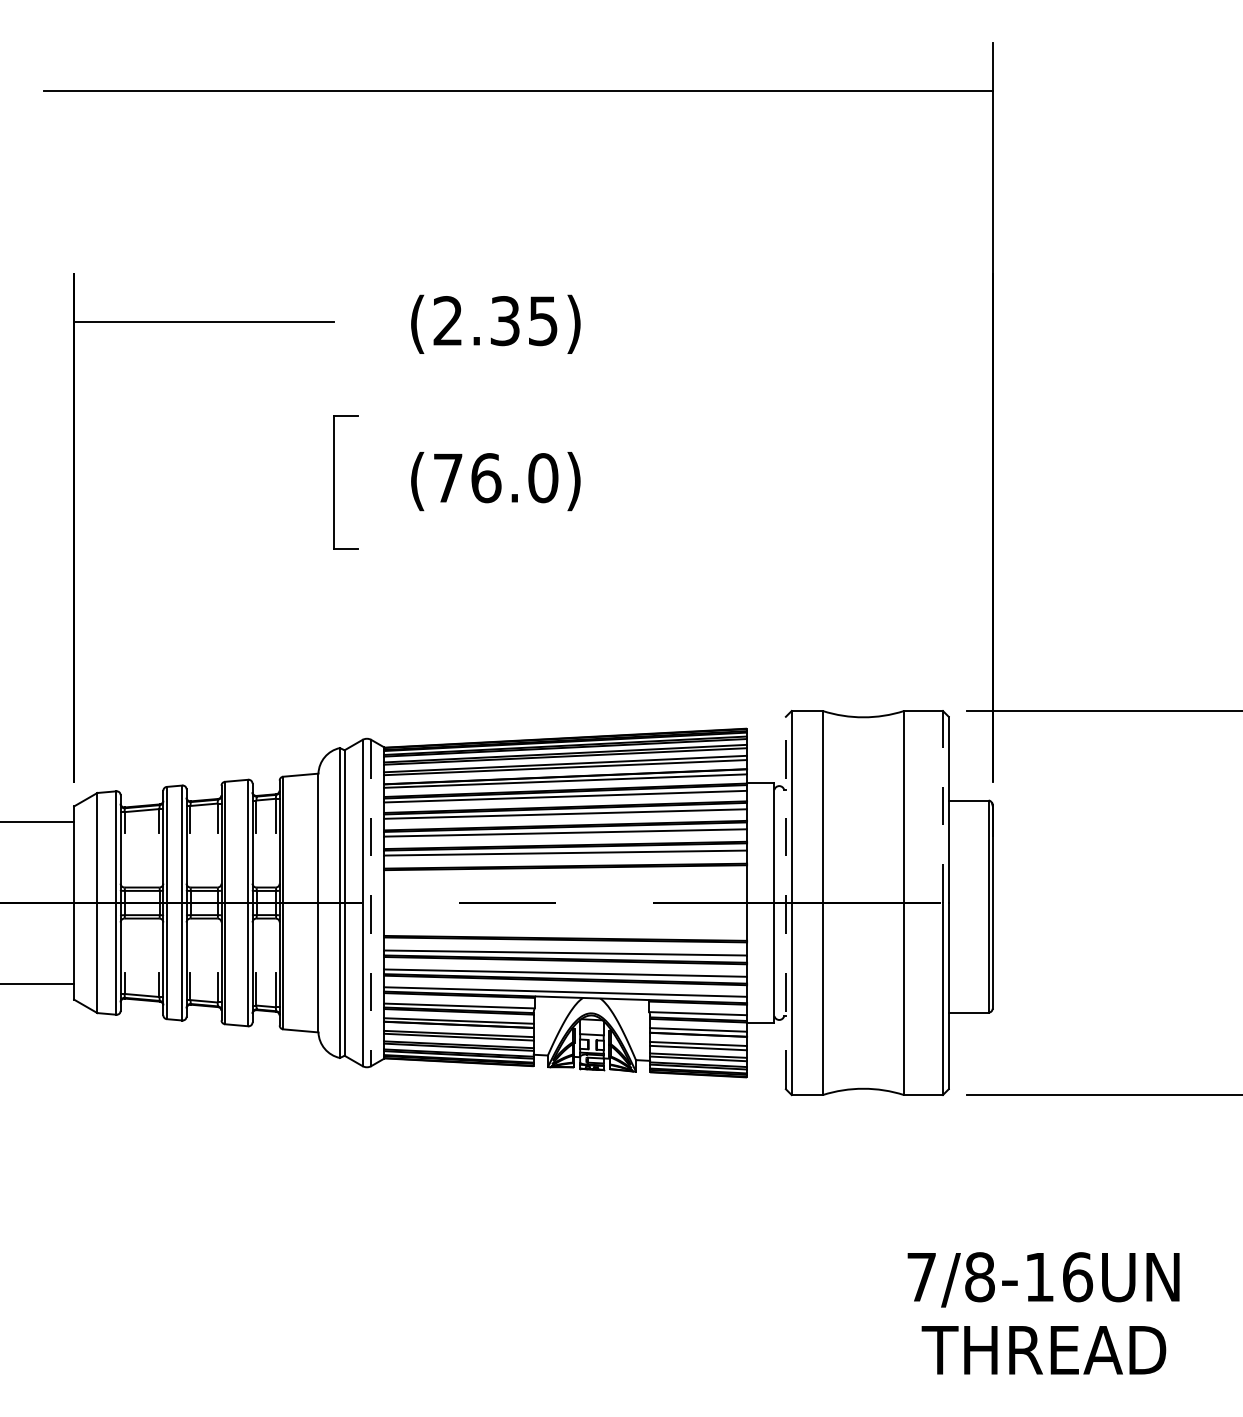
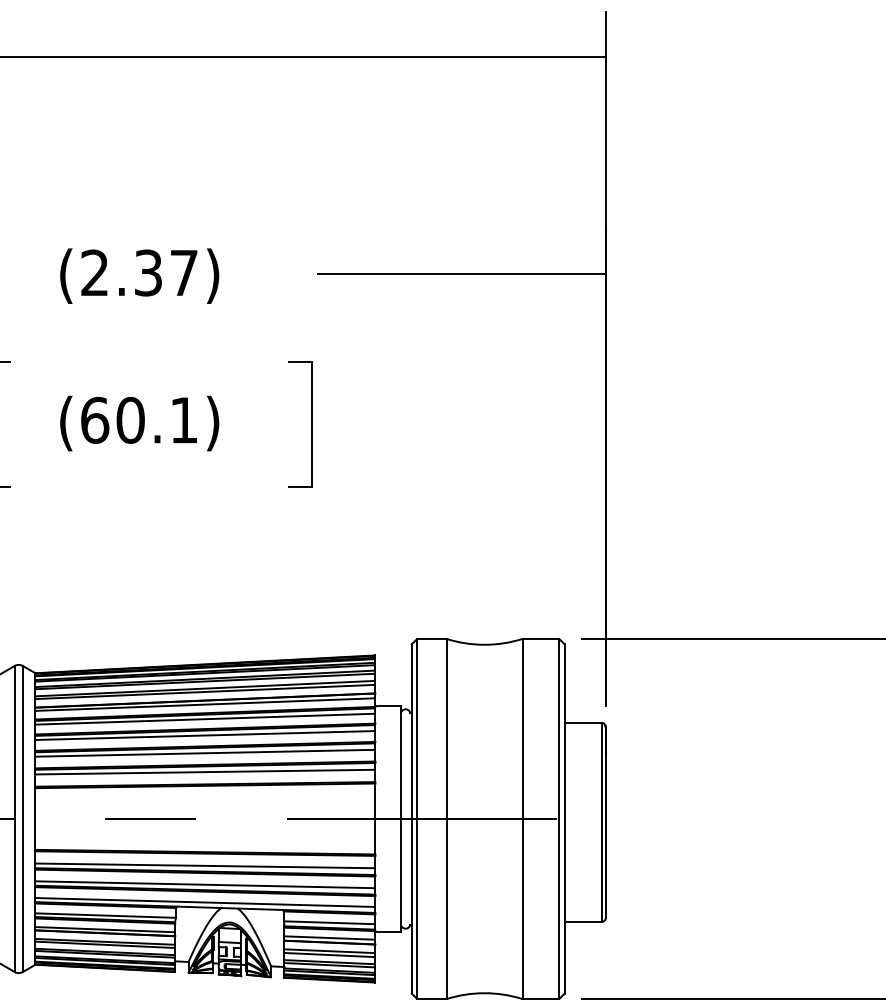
text: (543, 321) -> (184, 273), (2.35) -> (2.37)
line: (839, 322) -> (462, 274), added
text: (495, 478) -> (139, 420), (76.0) -> (60.1)
part: (679, 482) -> (311, 424), added
line: (942, 806) -> (558, 728), dashed -> solid
line: (785, 902) -> (411, 818), dashed -> solid
line: (371, 903) -> (23, 819), dashed -> solid

